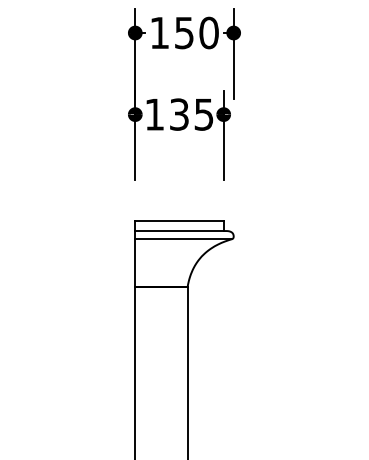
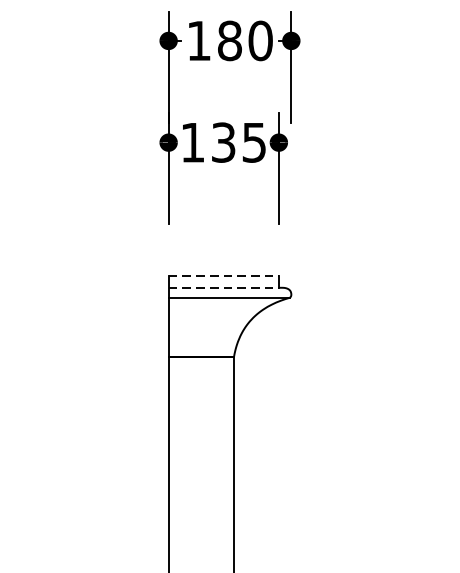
text: (184, 32) -> (230, 40), 150 -> 180
line: (180, 221) -> (225, 275), solid -> dashed
line: (180, 231) -> (225, 288), solid -> dashed

